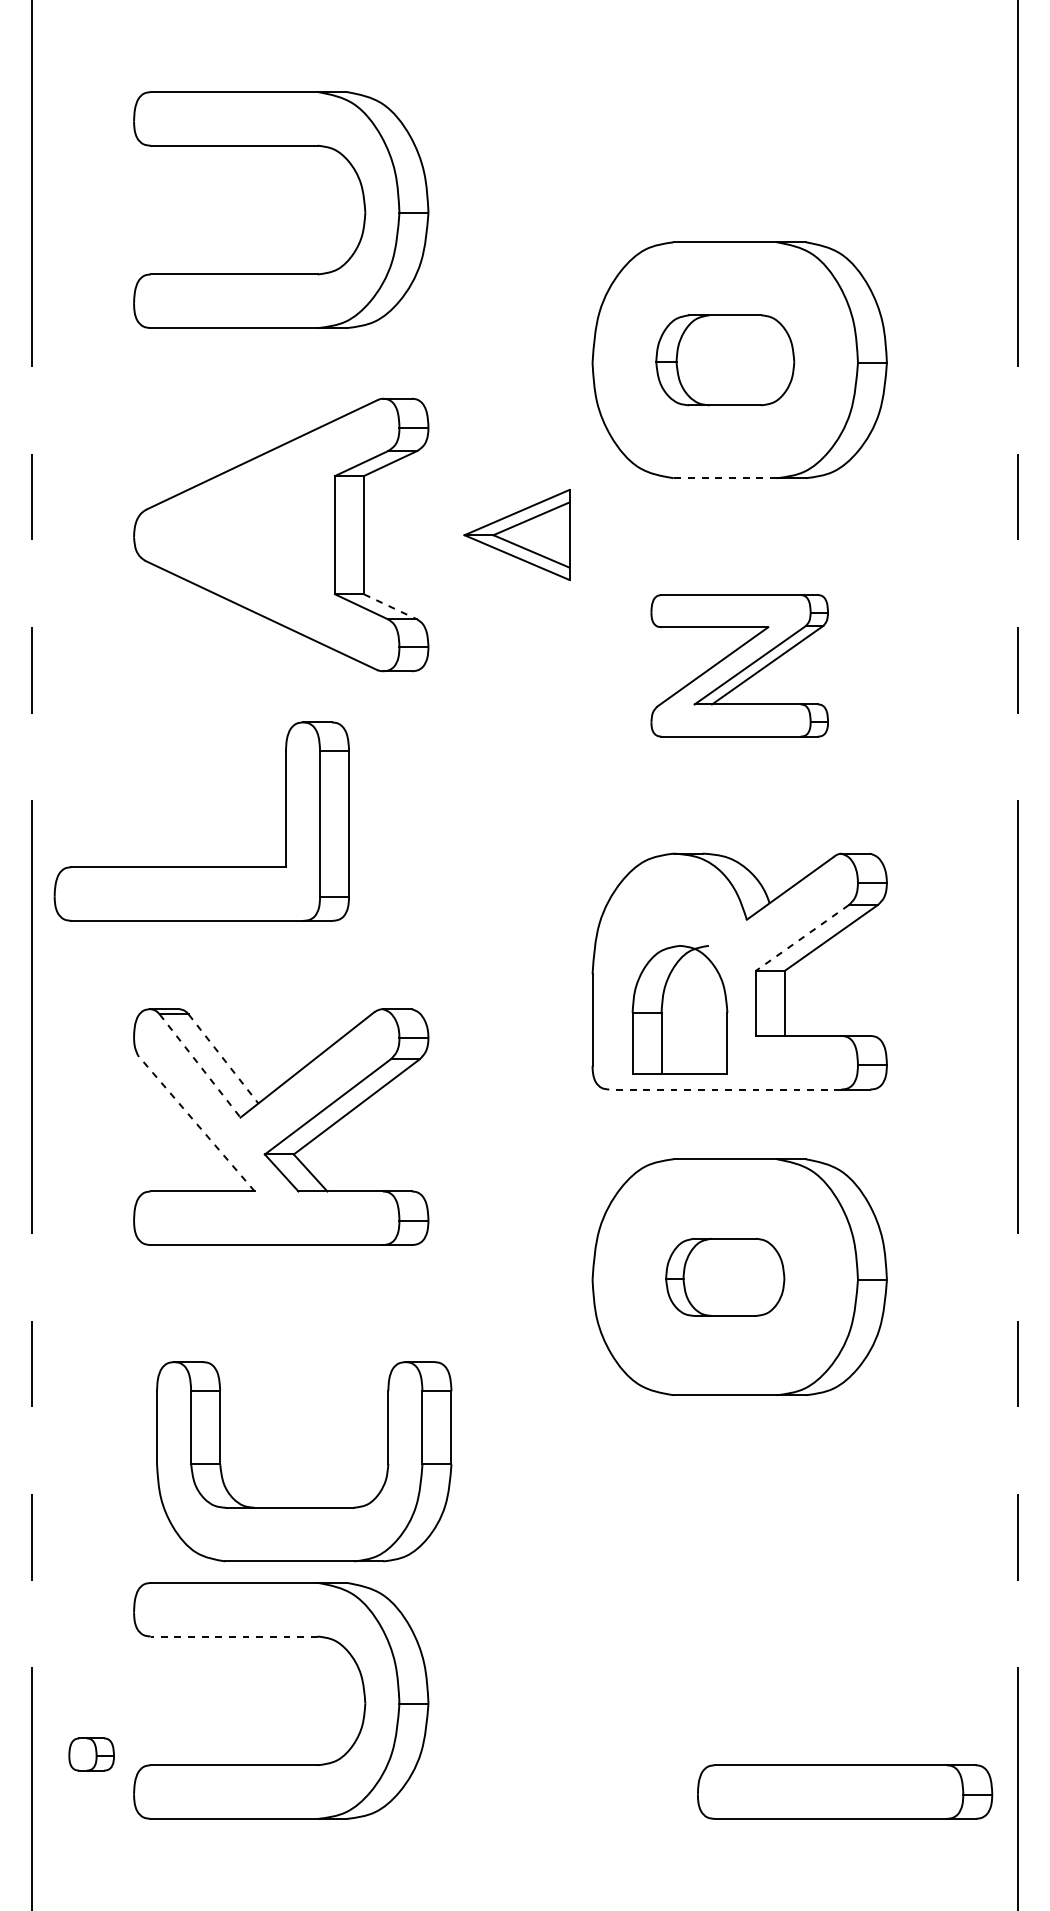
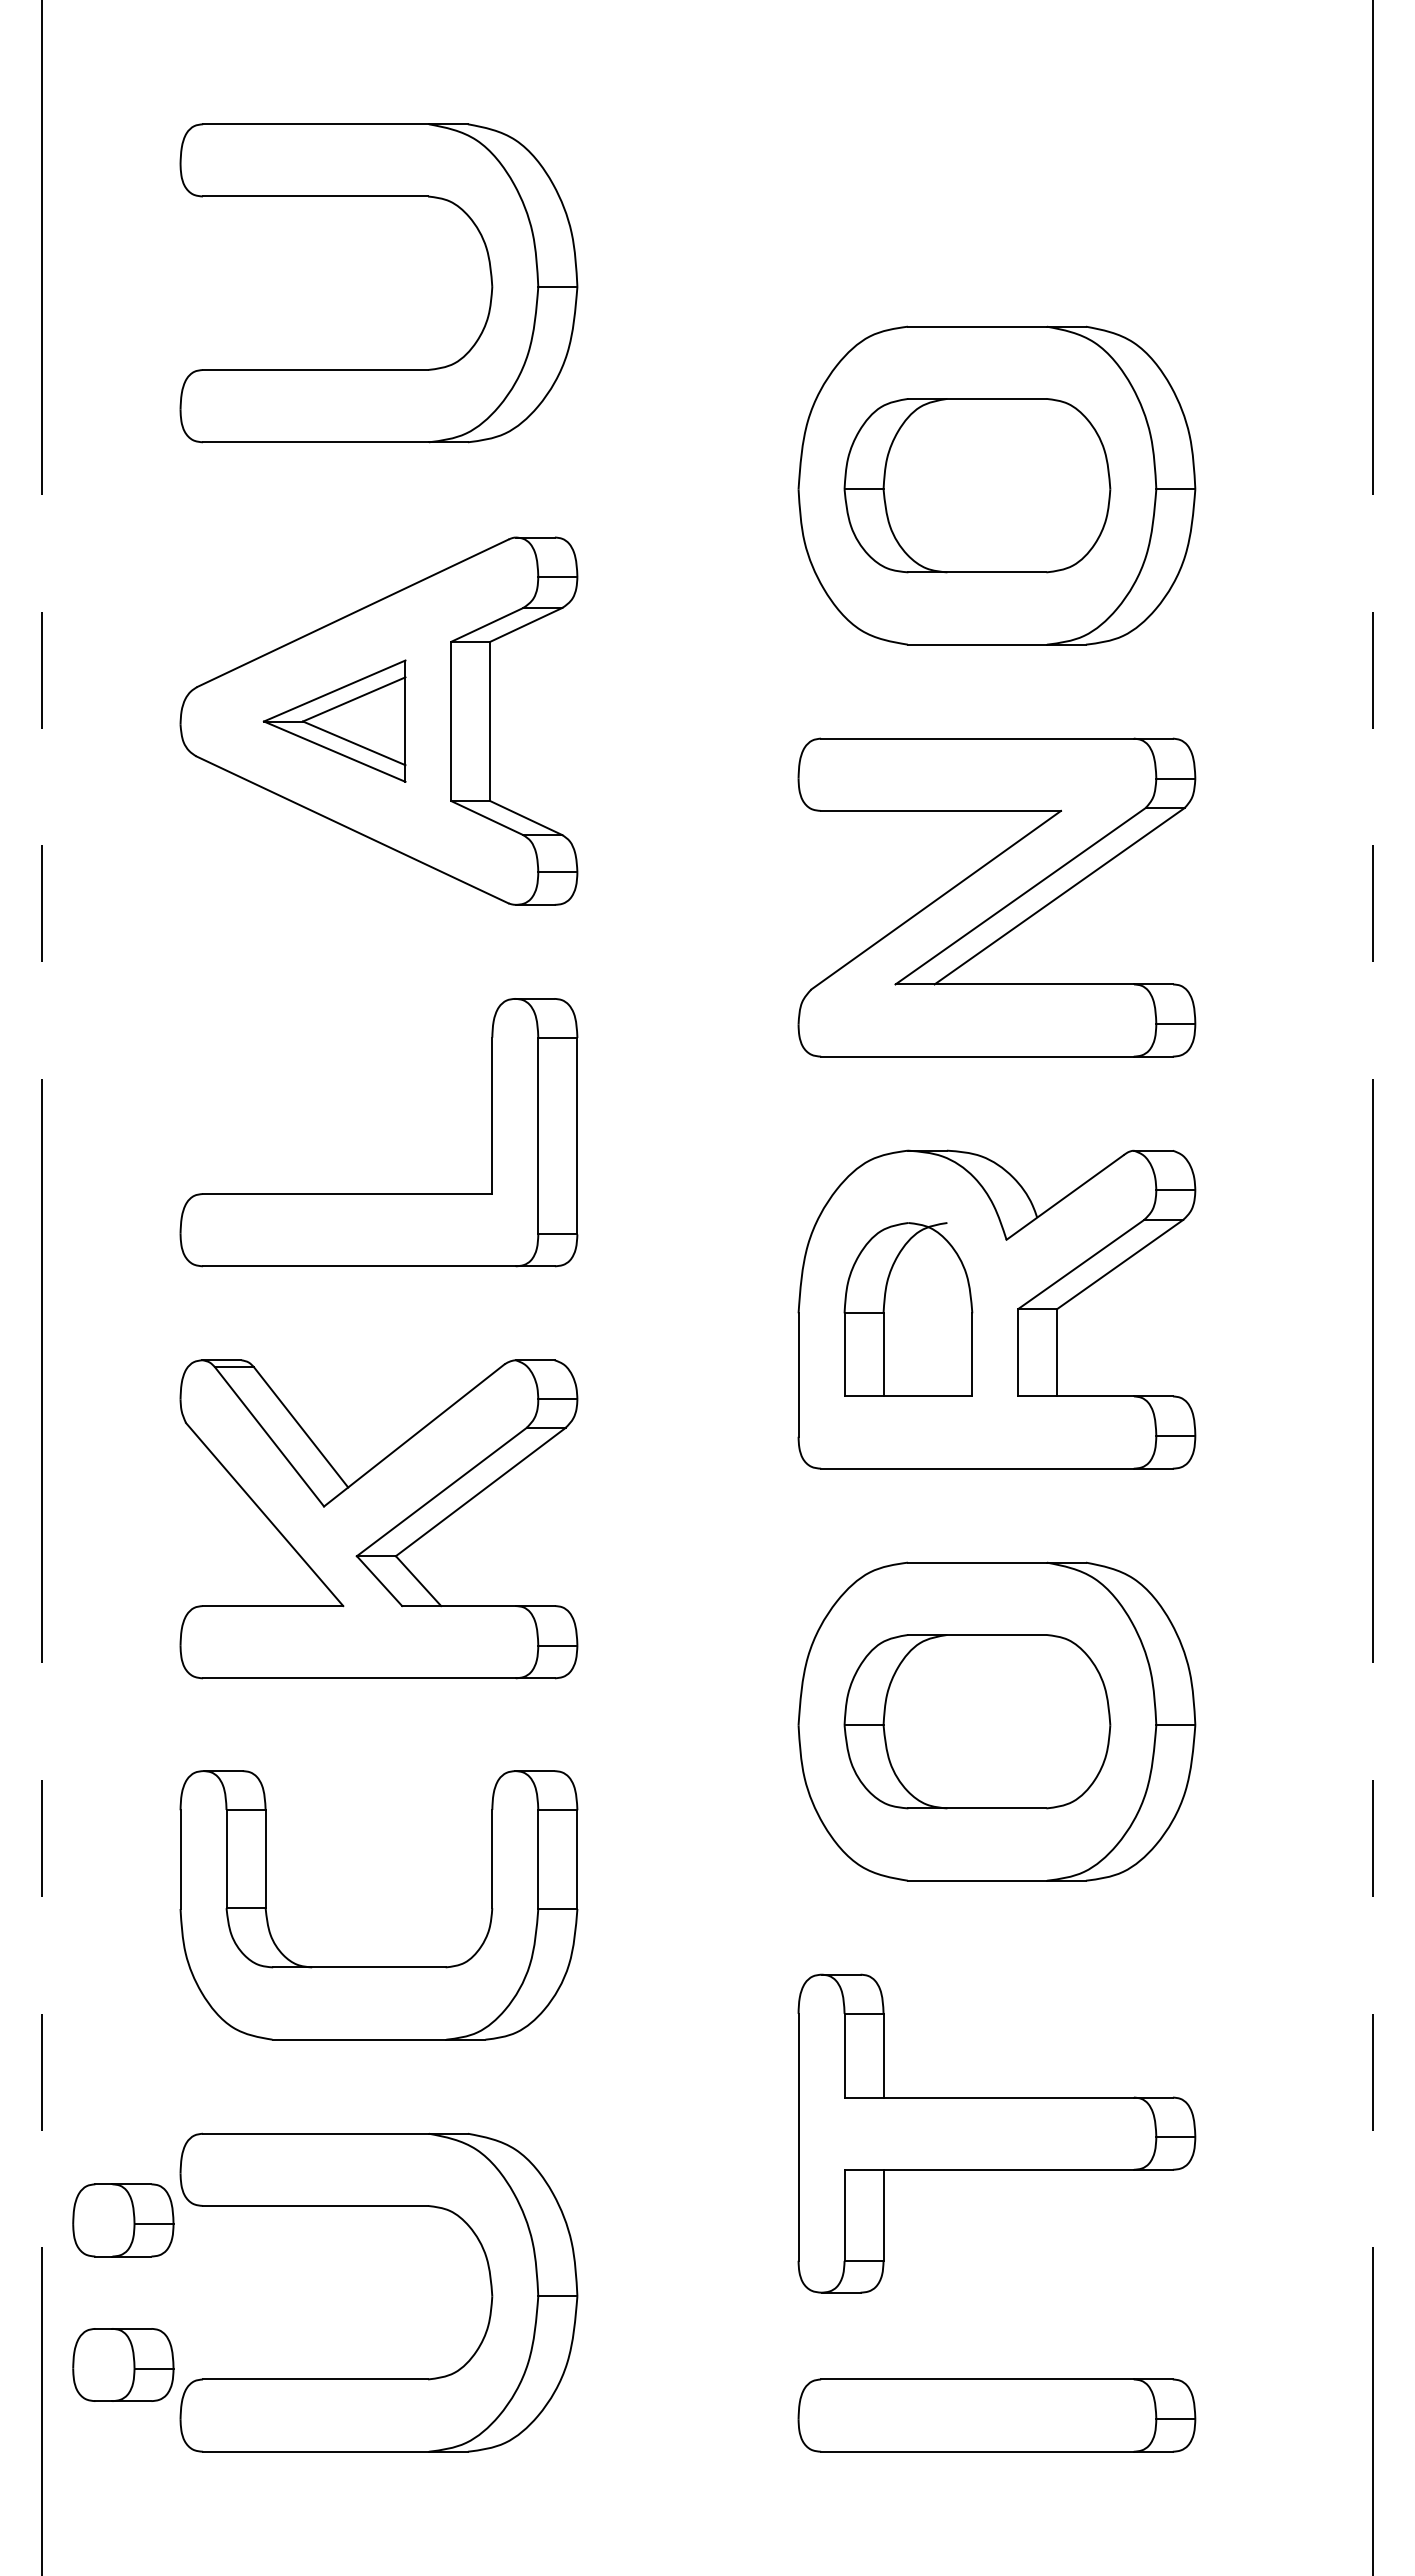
part: (725, 360) -> (977, 485), size x1.43
line: (725, 478) -> (977, 644), dashed -> solid
part: (516, 534) -> (334, 720), moved
line: (390, 607) -> (526, 818), dashed -> solid
part: (739, 665) -> (996, 897), size x1.67
part: (201, 866) -> (378, 1193), moved
line: (801, 938) -> (1080, 1264), dashed -> solid
part: (680, 1010) -> (908, 1309), moved
line: (223, 1058) -> (301, 1427), dashed -> solid
line: (200, 1066) -> (269, 1437), dashed -> solid
line: (724, 1089) -> (976, 1468), dashed -> solid
line: (196, 1123) -> (264, 1514), dashed -> solid
part: (725, 1277) -> (977, 1721), size x1.67
part: (303, 1507) -> (378, 1966), moved
part: (739, 1582) -> (996, 2133), added
line: (234, 1636) -> (315, 2205), dashed -> solid
part: (91, 1647) -> (123, 2220), added
part: (91, 1754) -> (123, 2364), size x1.67
part: (844, 1791) -> (996, 2415), moved

